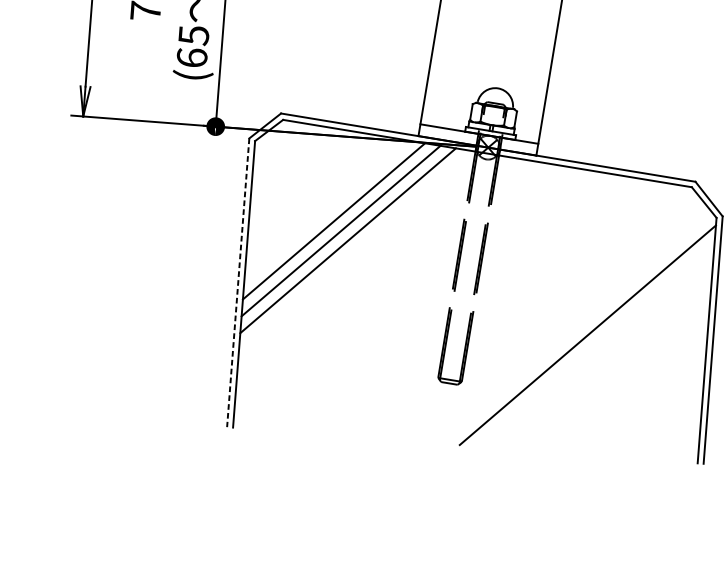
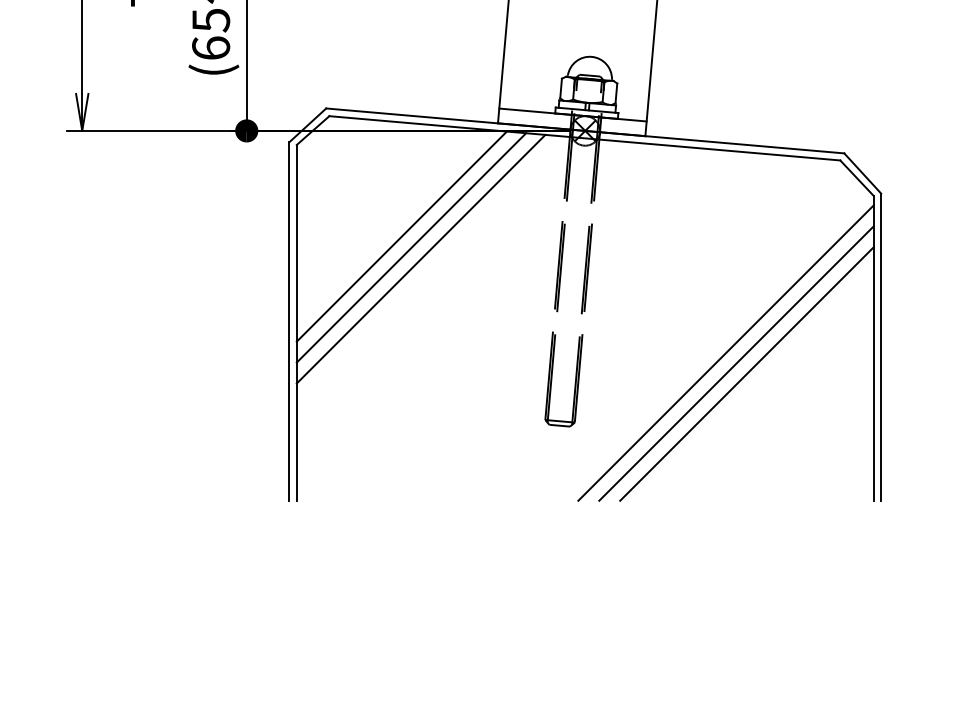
line: (238, 283) -> (289, 322), dashed -> solid
line: (595, 344) -> (736, 363), added
line: (603, 352) -> (746, 373), added

